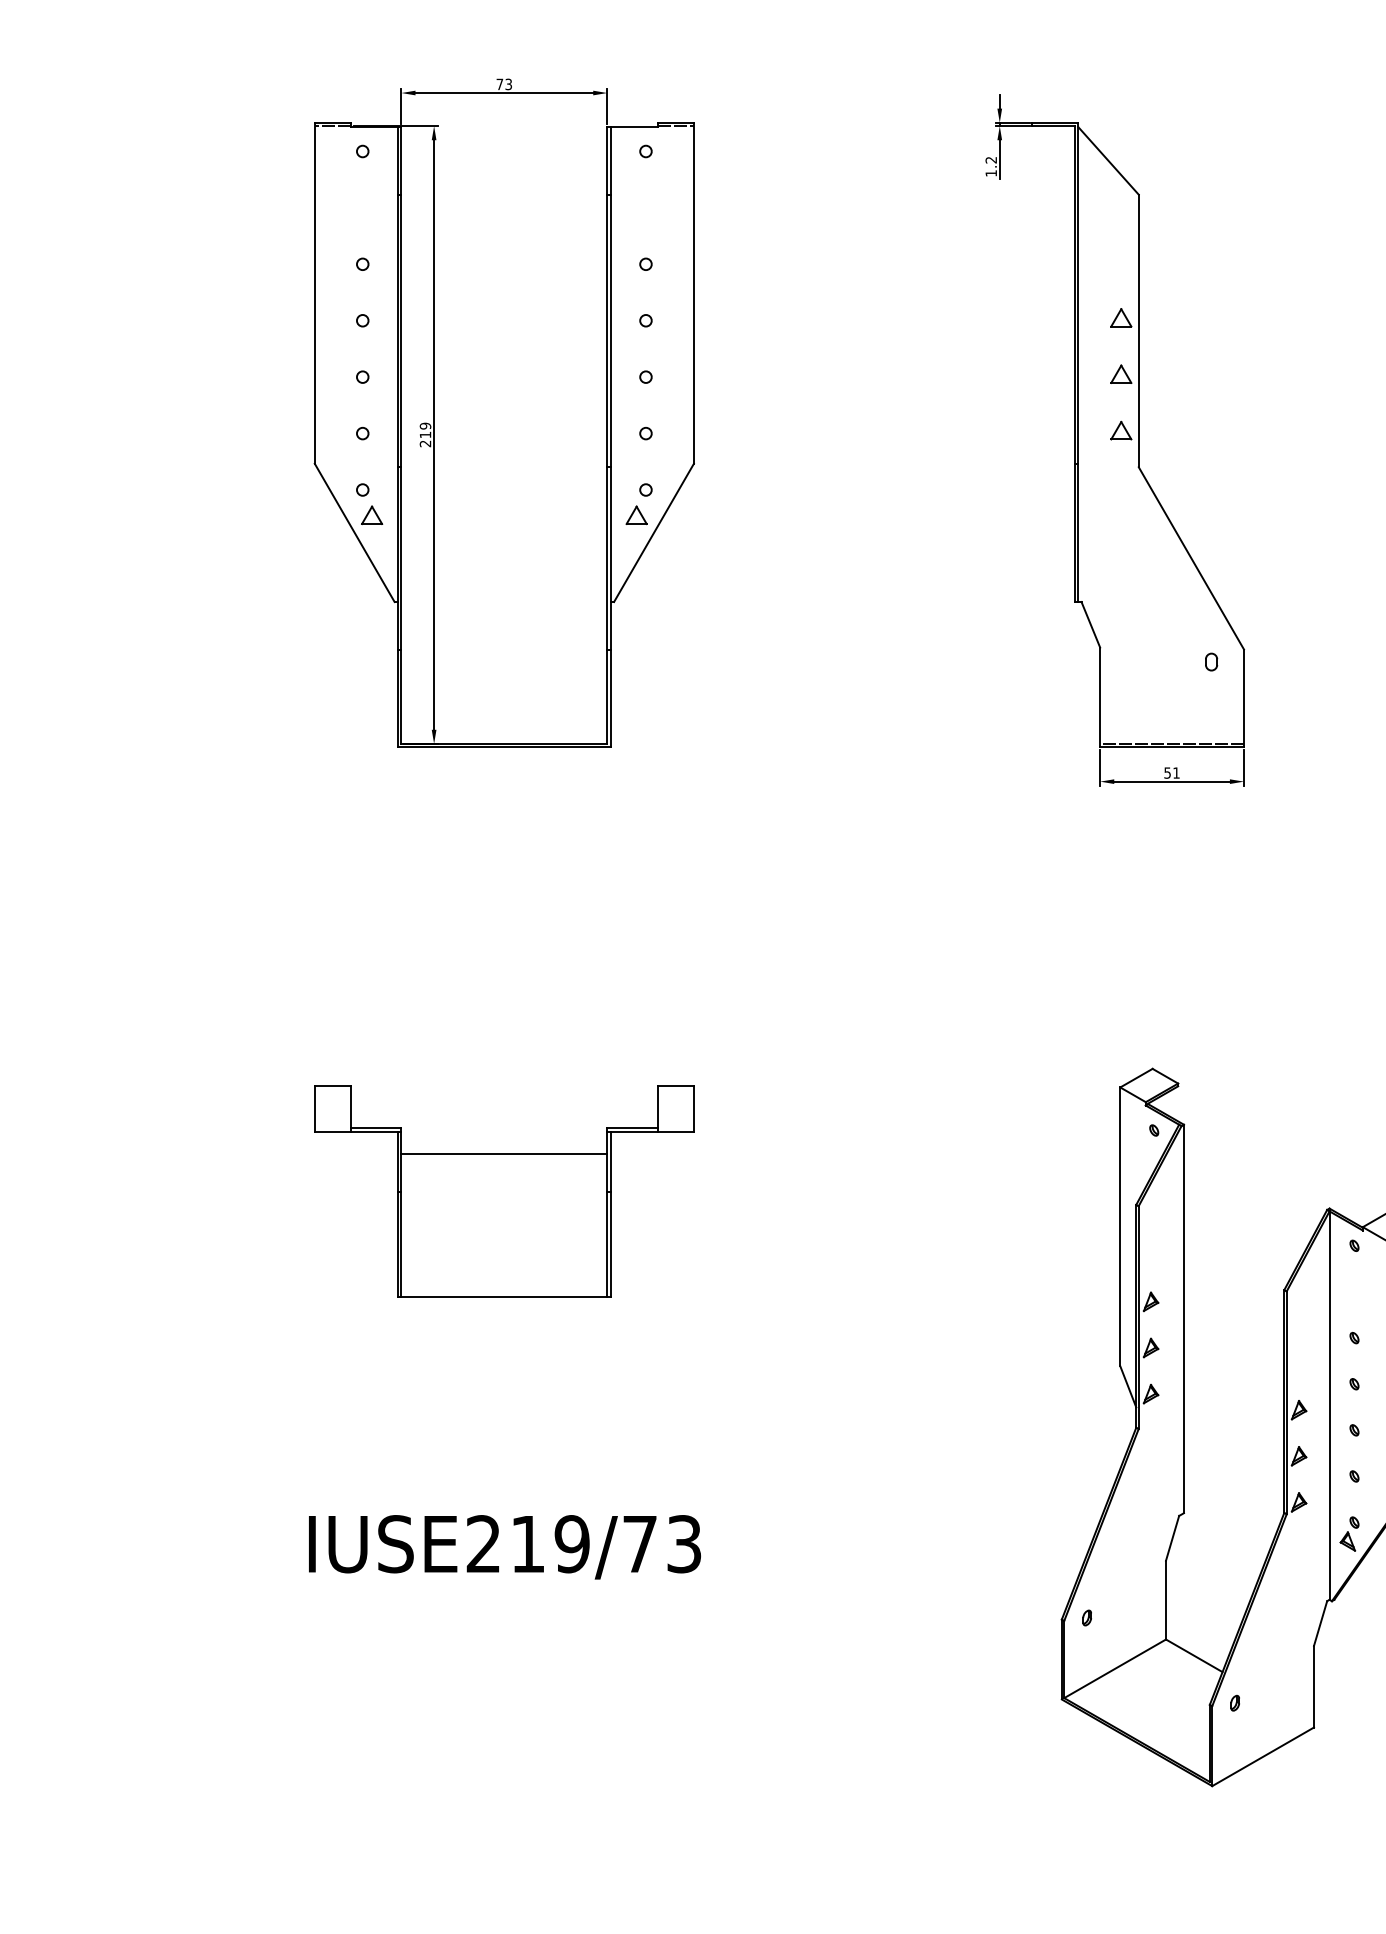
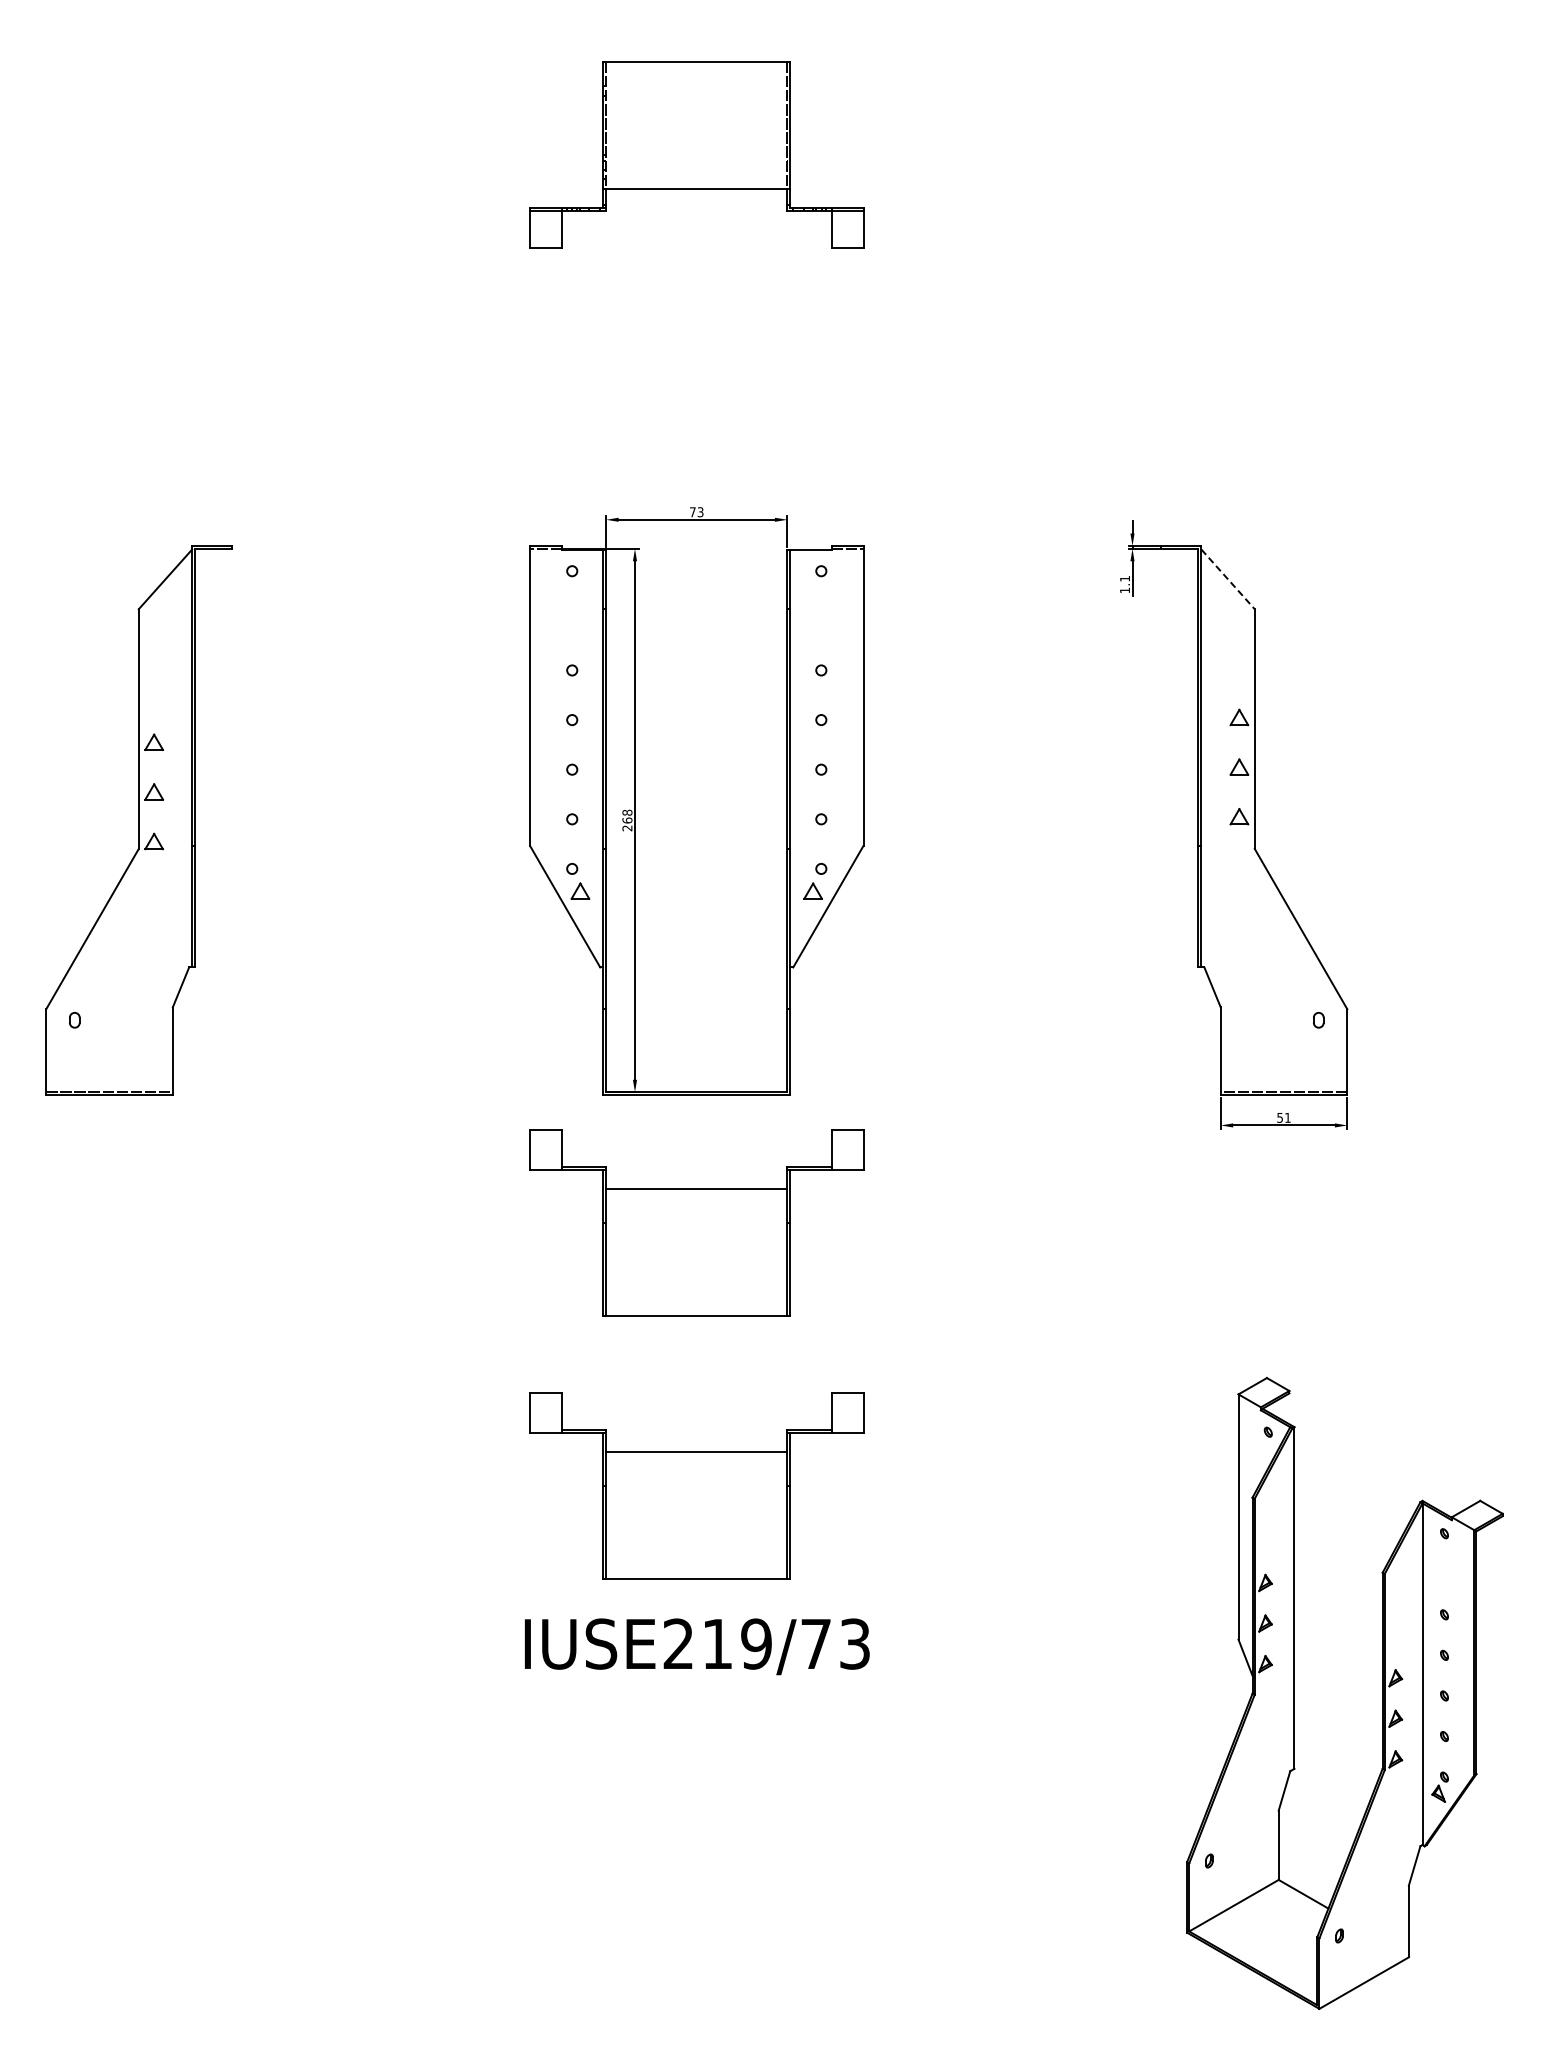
text: (990, 159) -> (1124, 578), 1.2 -> 1.1
line: (1108, 160) -> (1228, 579), solid -> dashed
text: (425, 430) -> (627, 816), 219 -> 268
part: (504, 892) -> (696, 1222), added
text: (505, 1546) -> (697, 1646), moved

